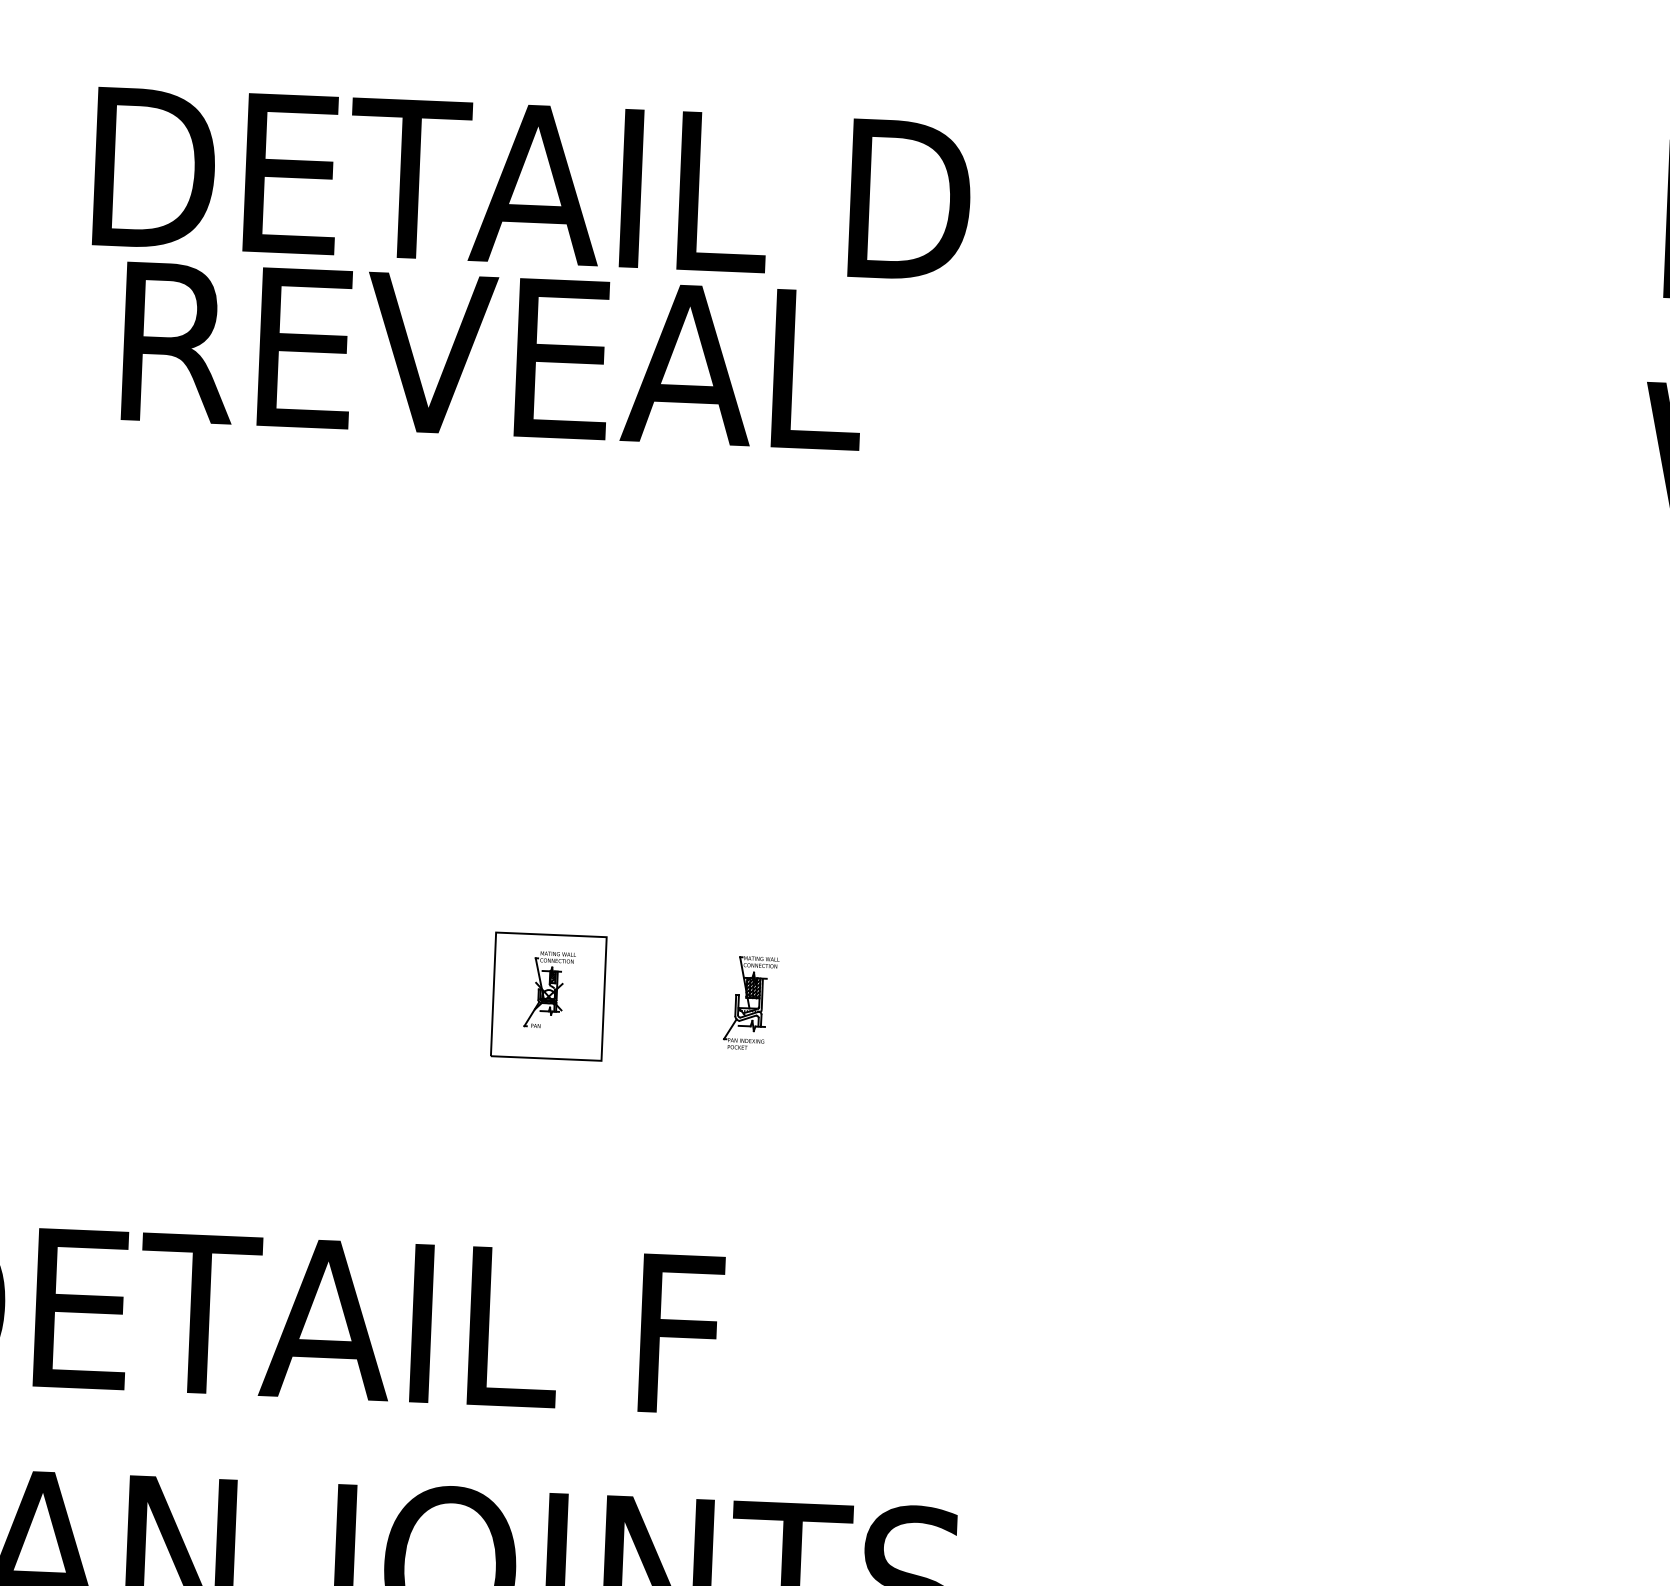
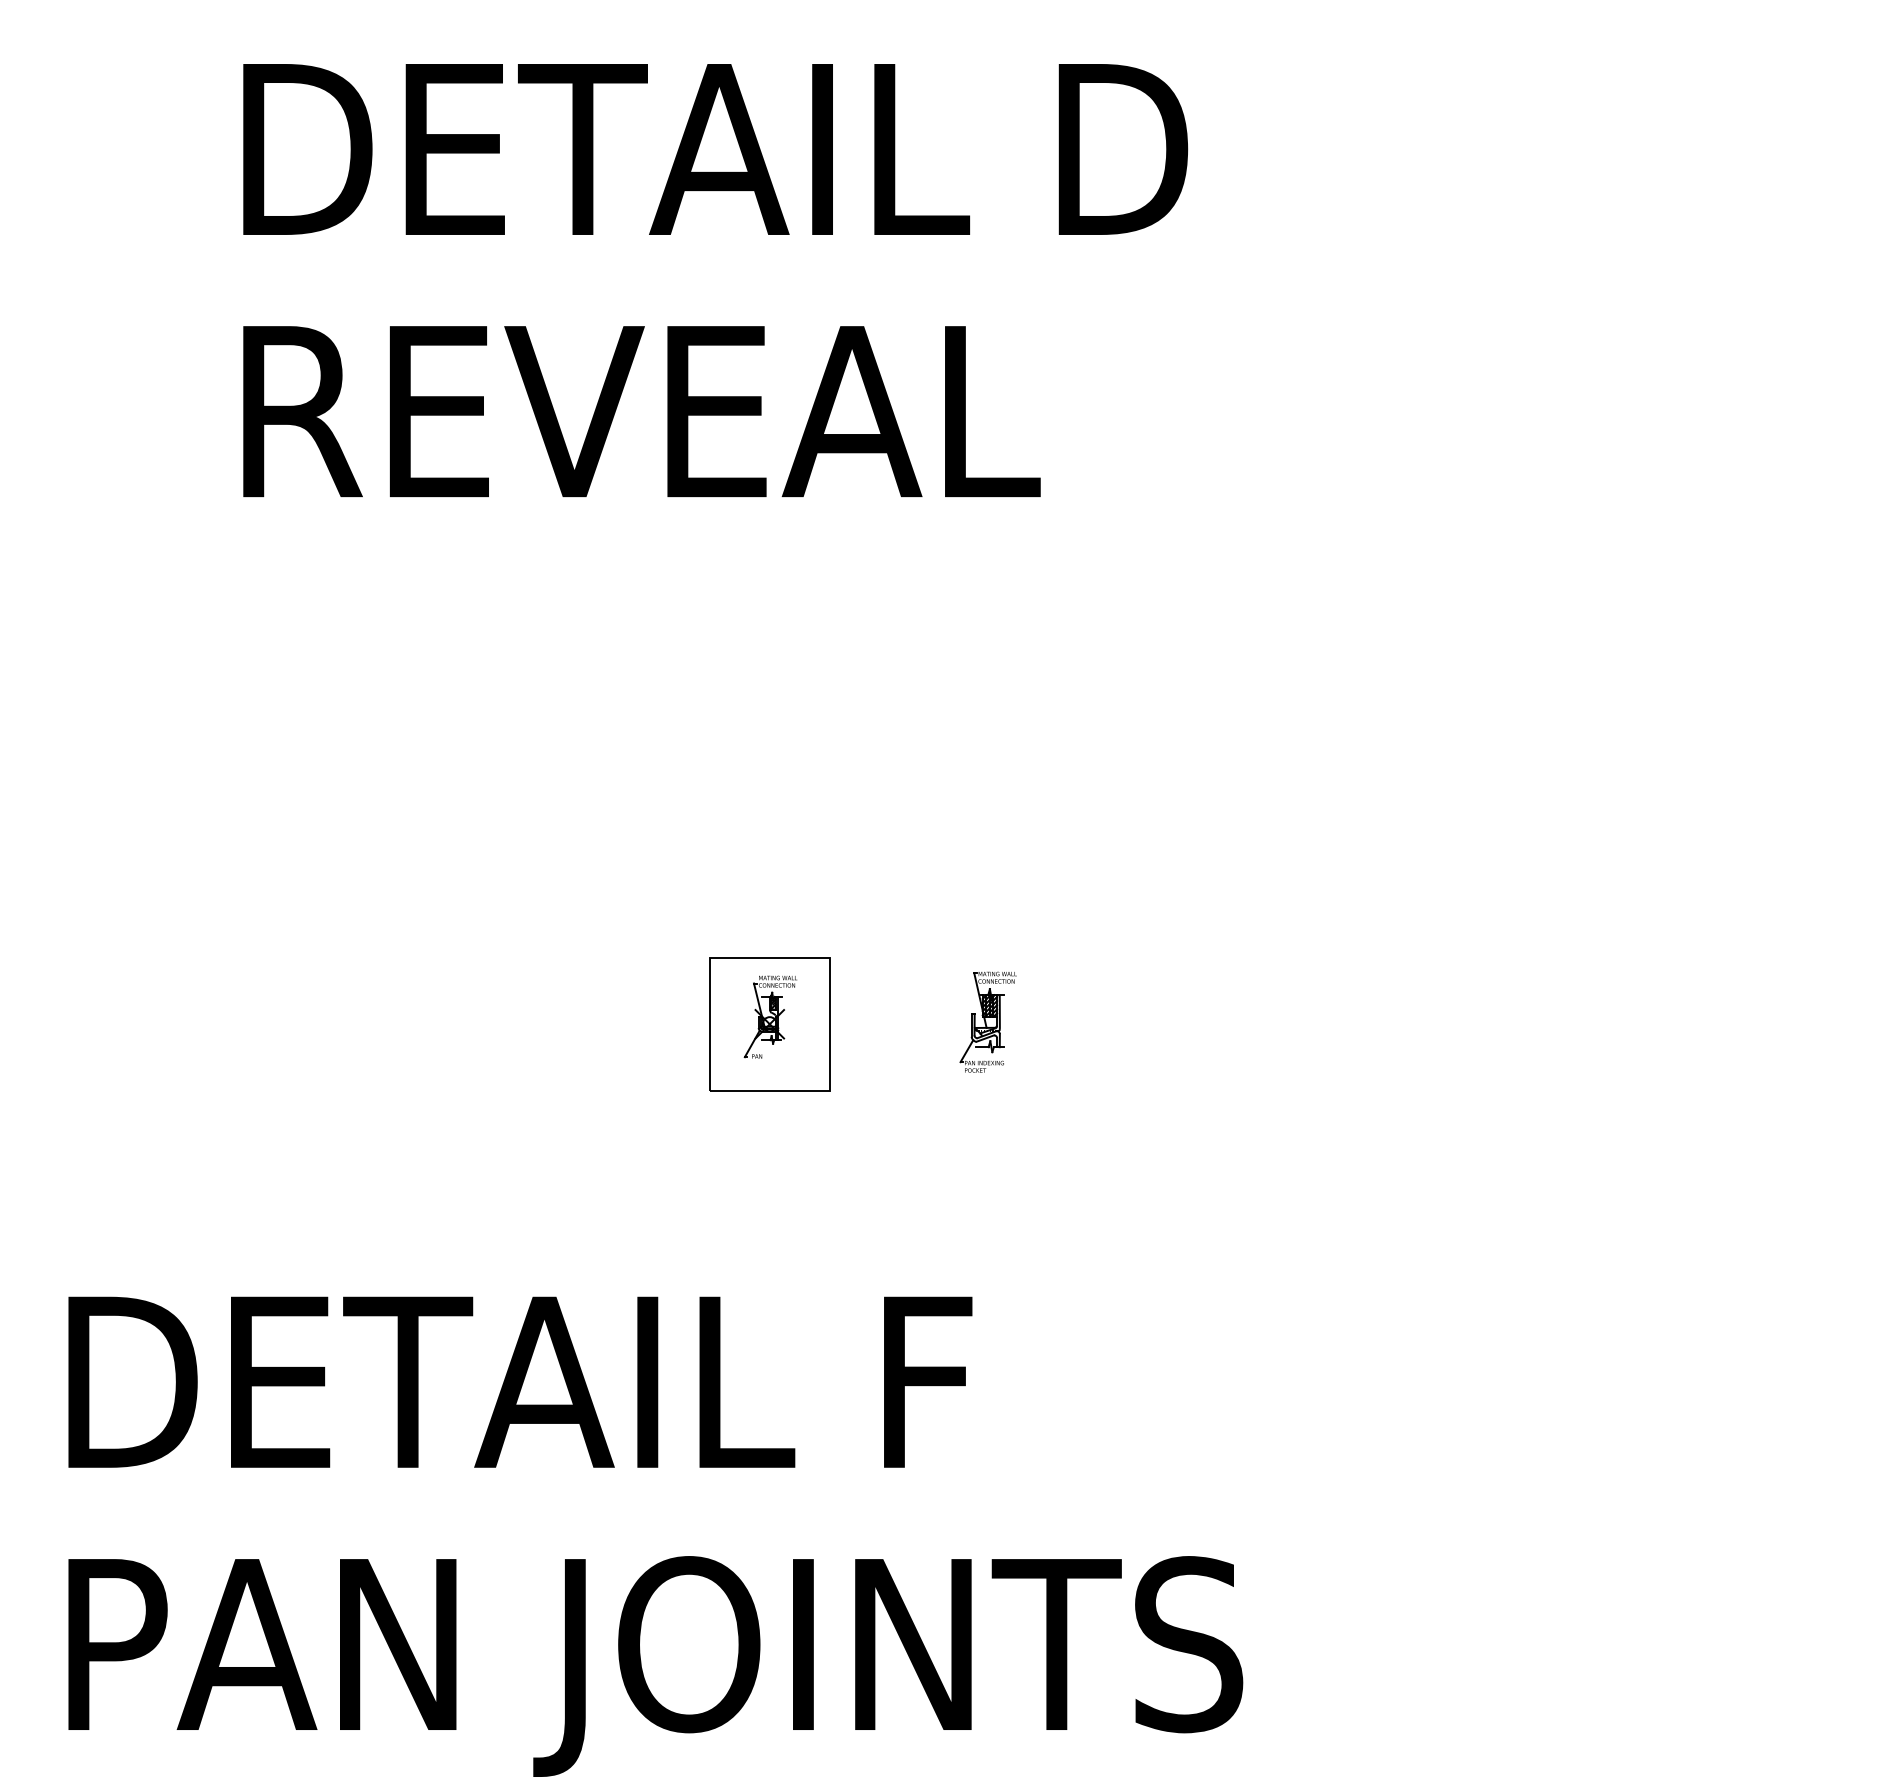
text: (492, 356) -> (641, 411), moved

